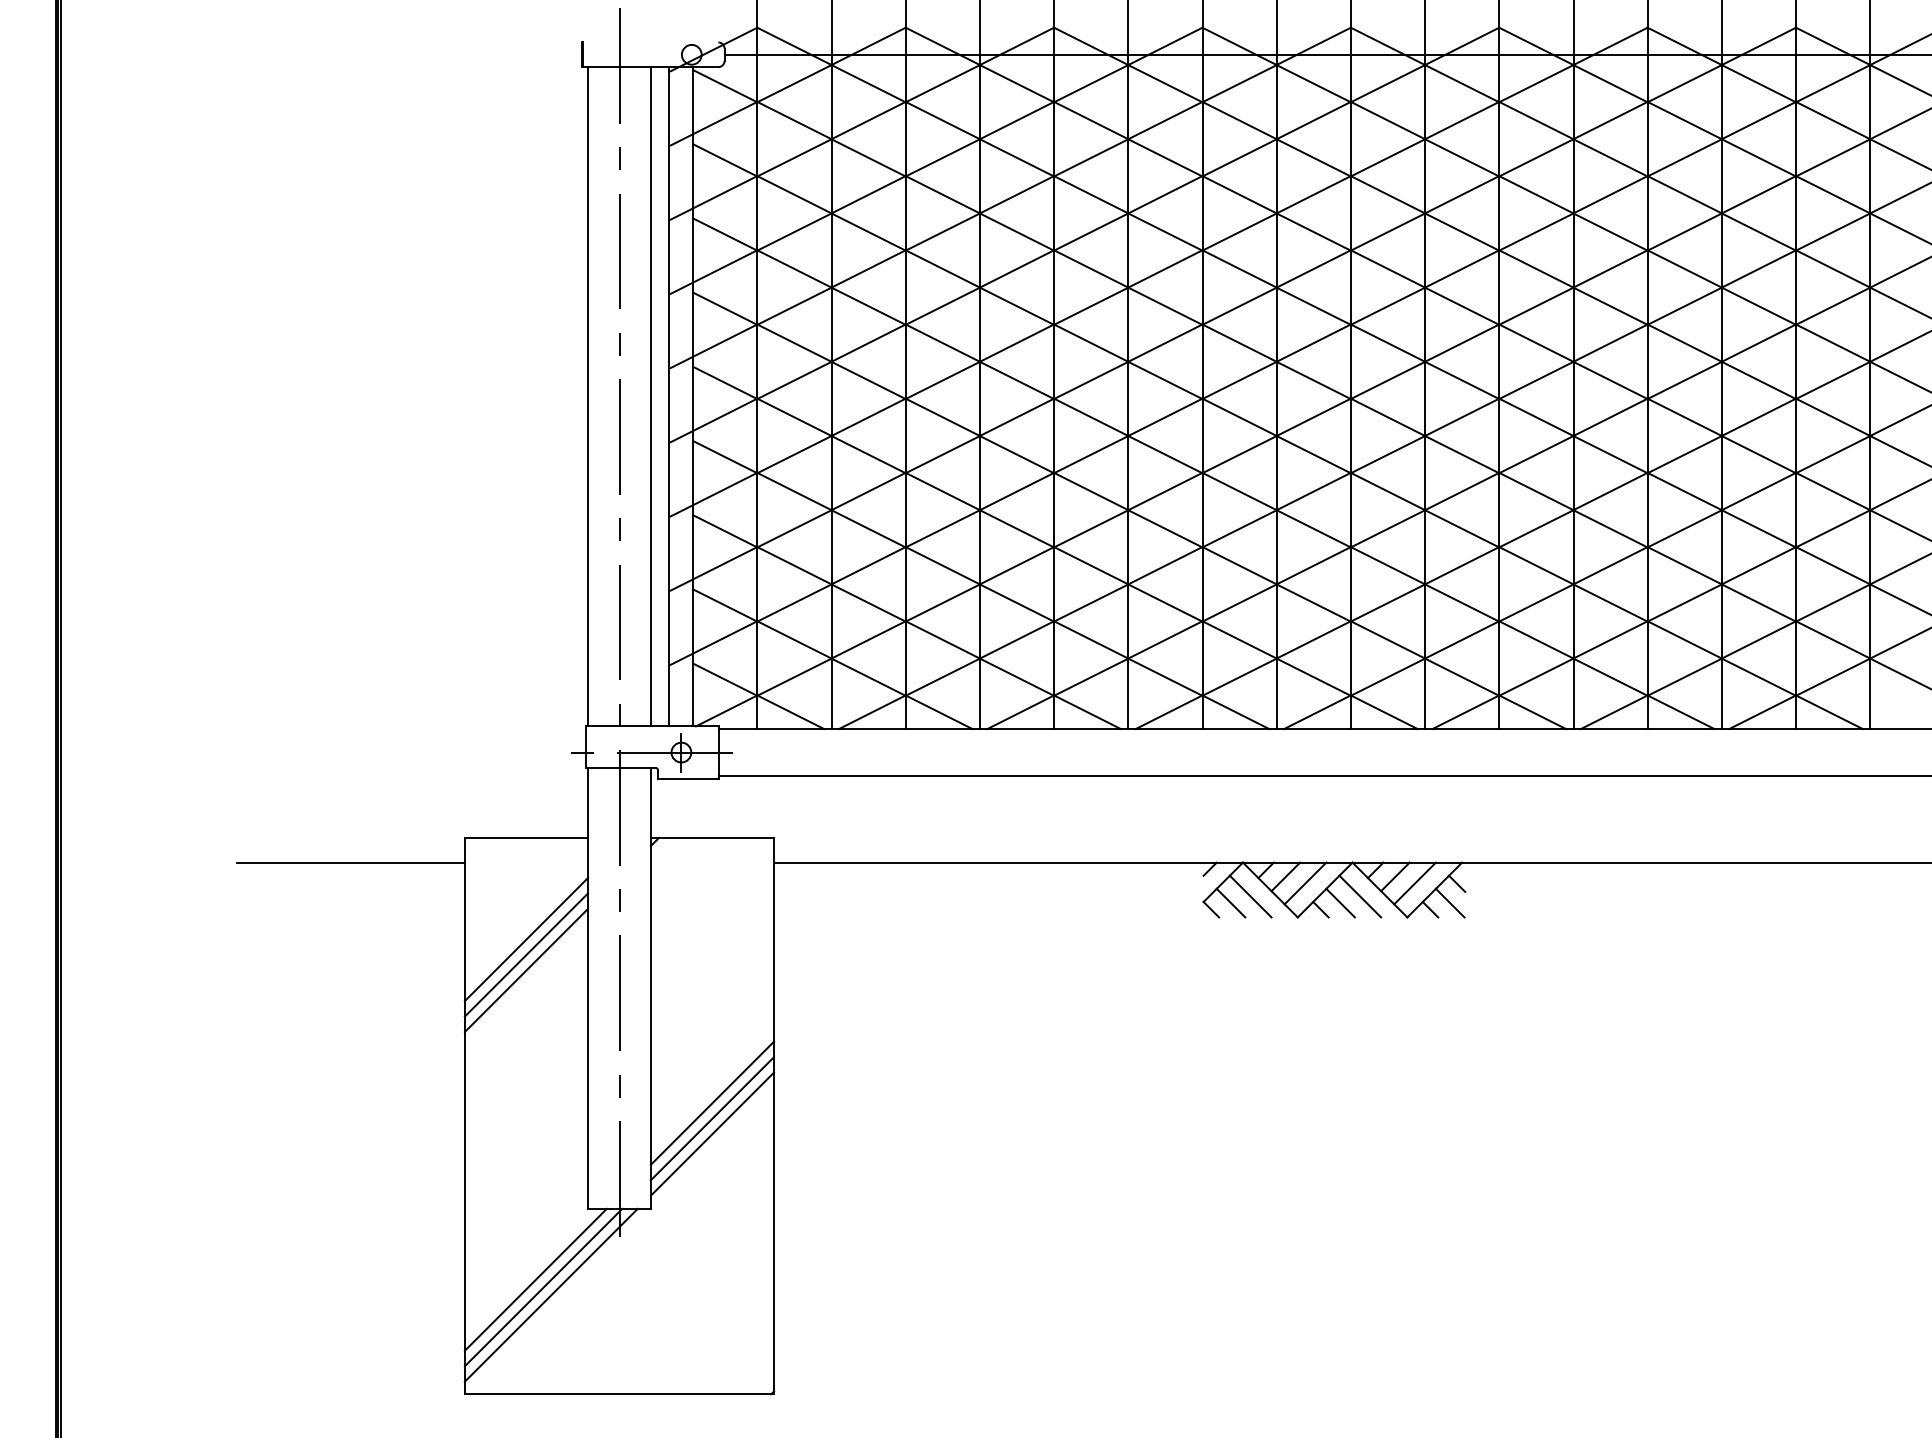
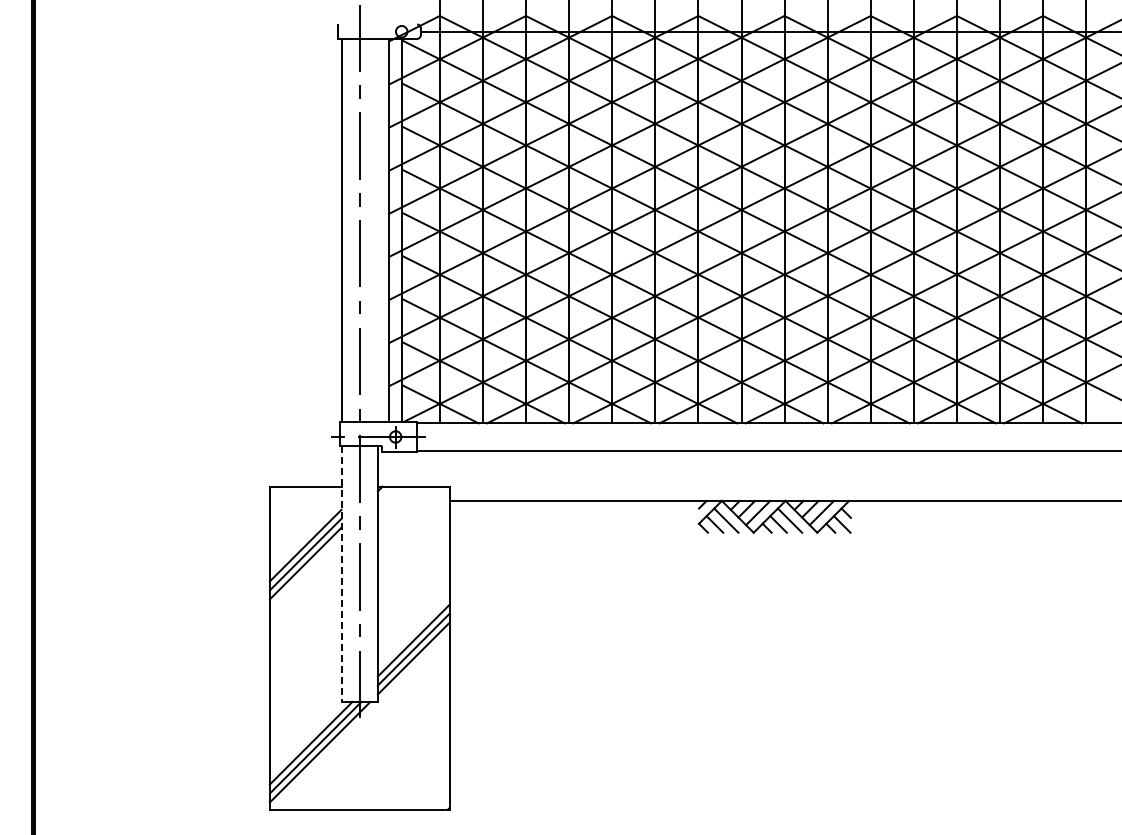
line: (651, 395) -> (378, 229), removed
line: (350, 861) -> (203, 500), removed
line: (588, 989) -> (341, 574), solid -> dashed

